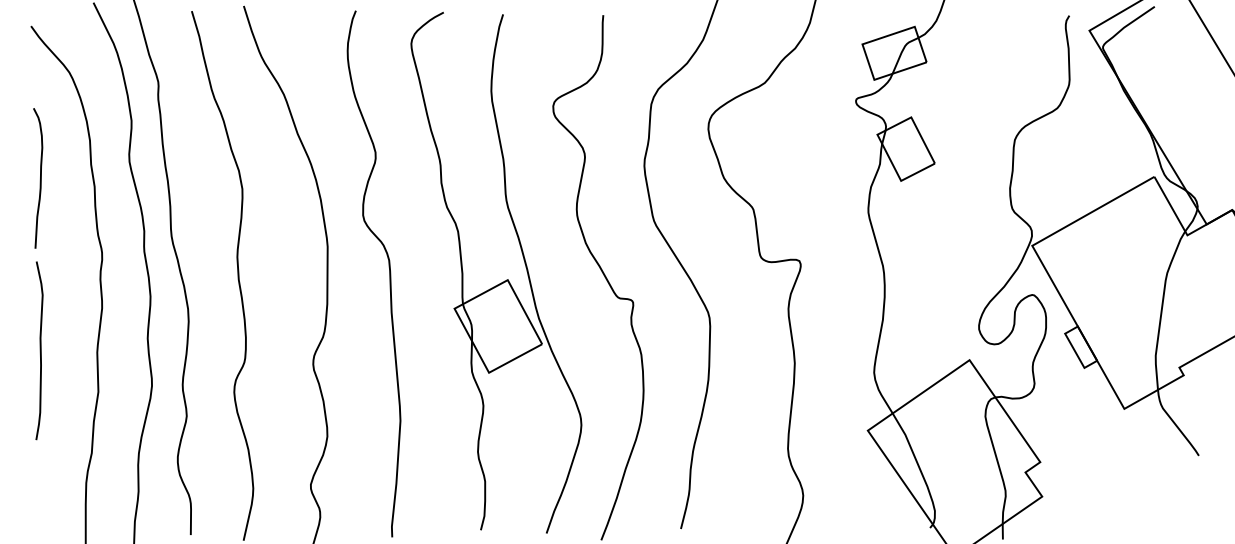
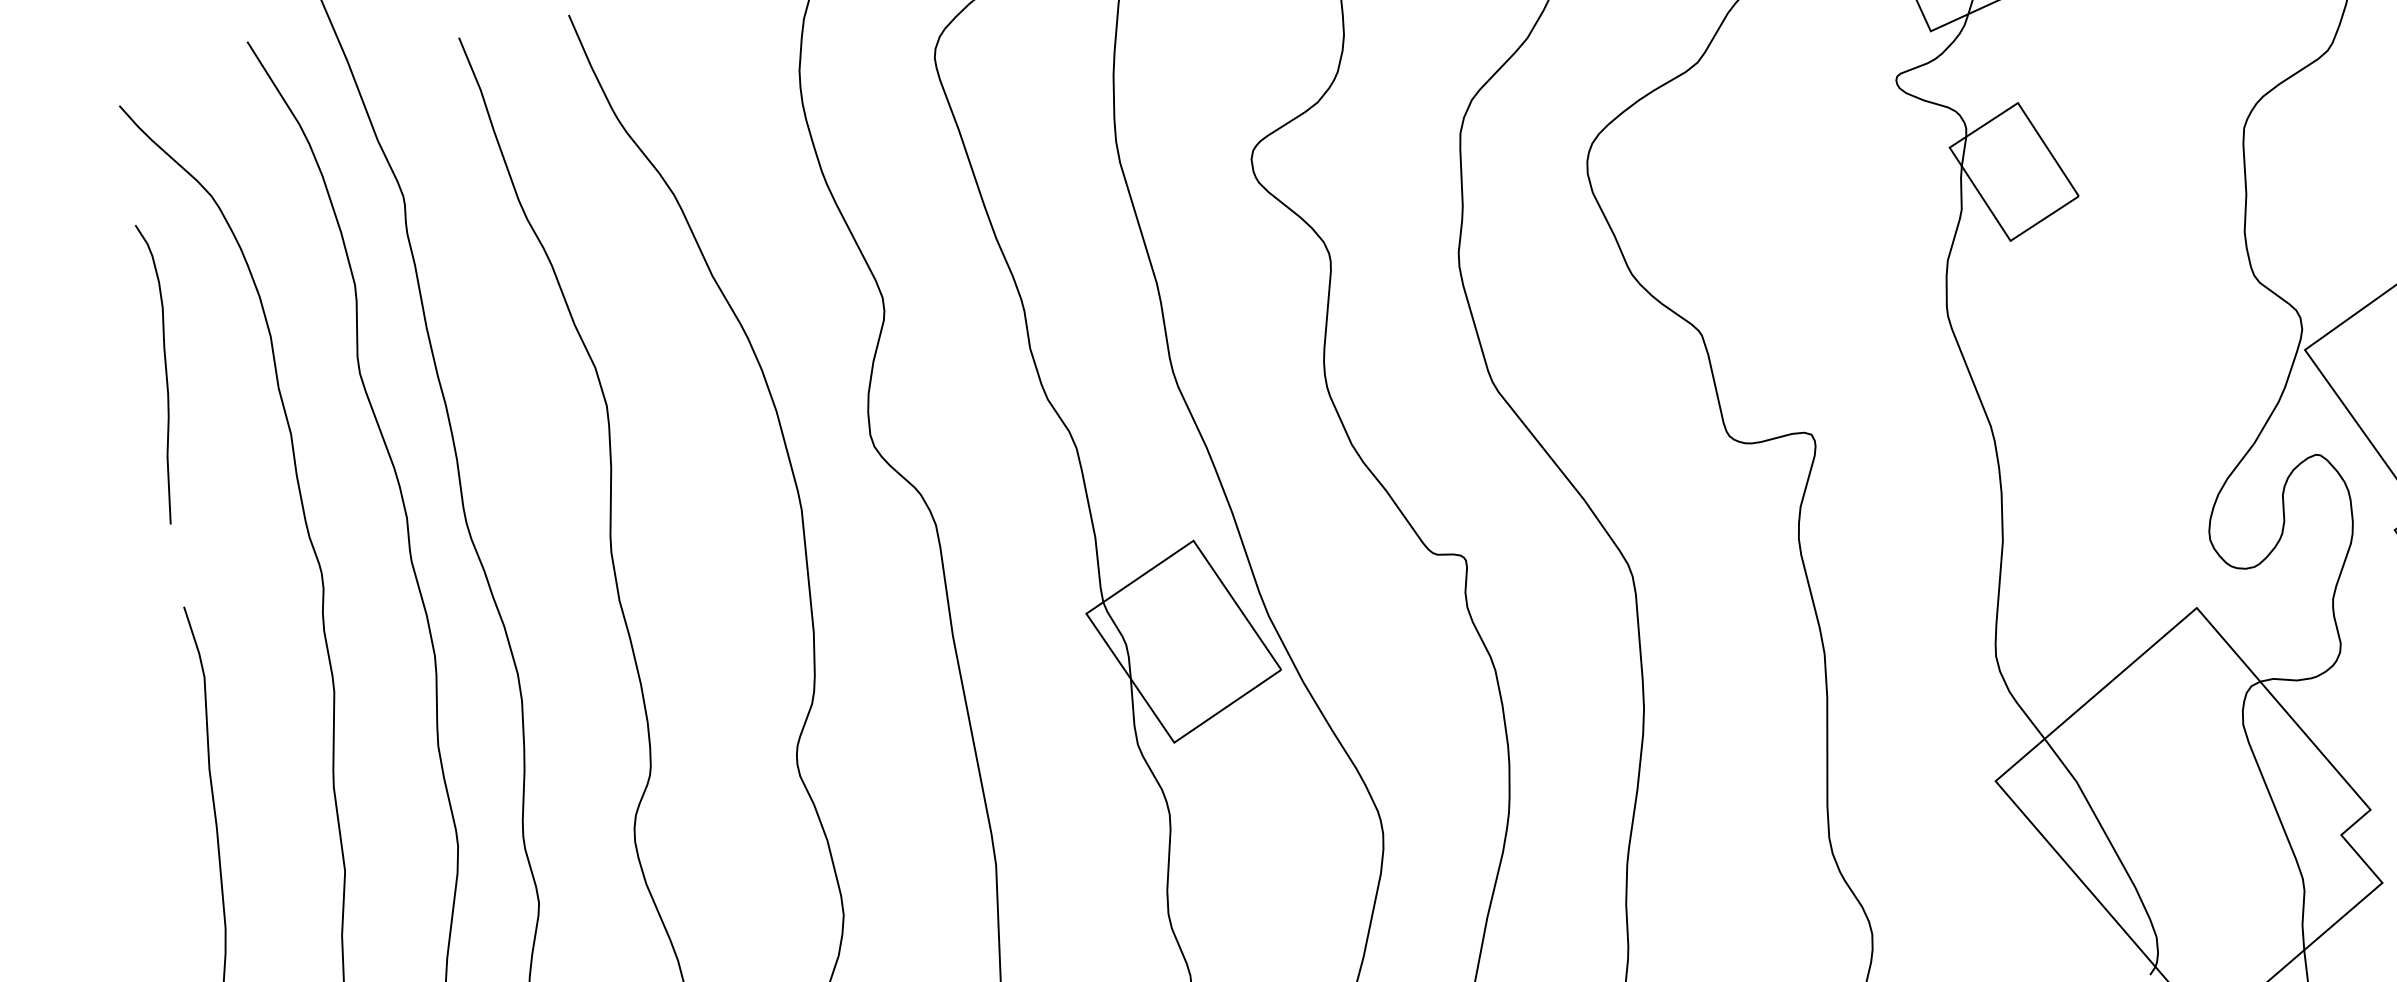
curve: (40, 178) -> (165, 373), moved

